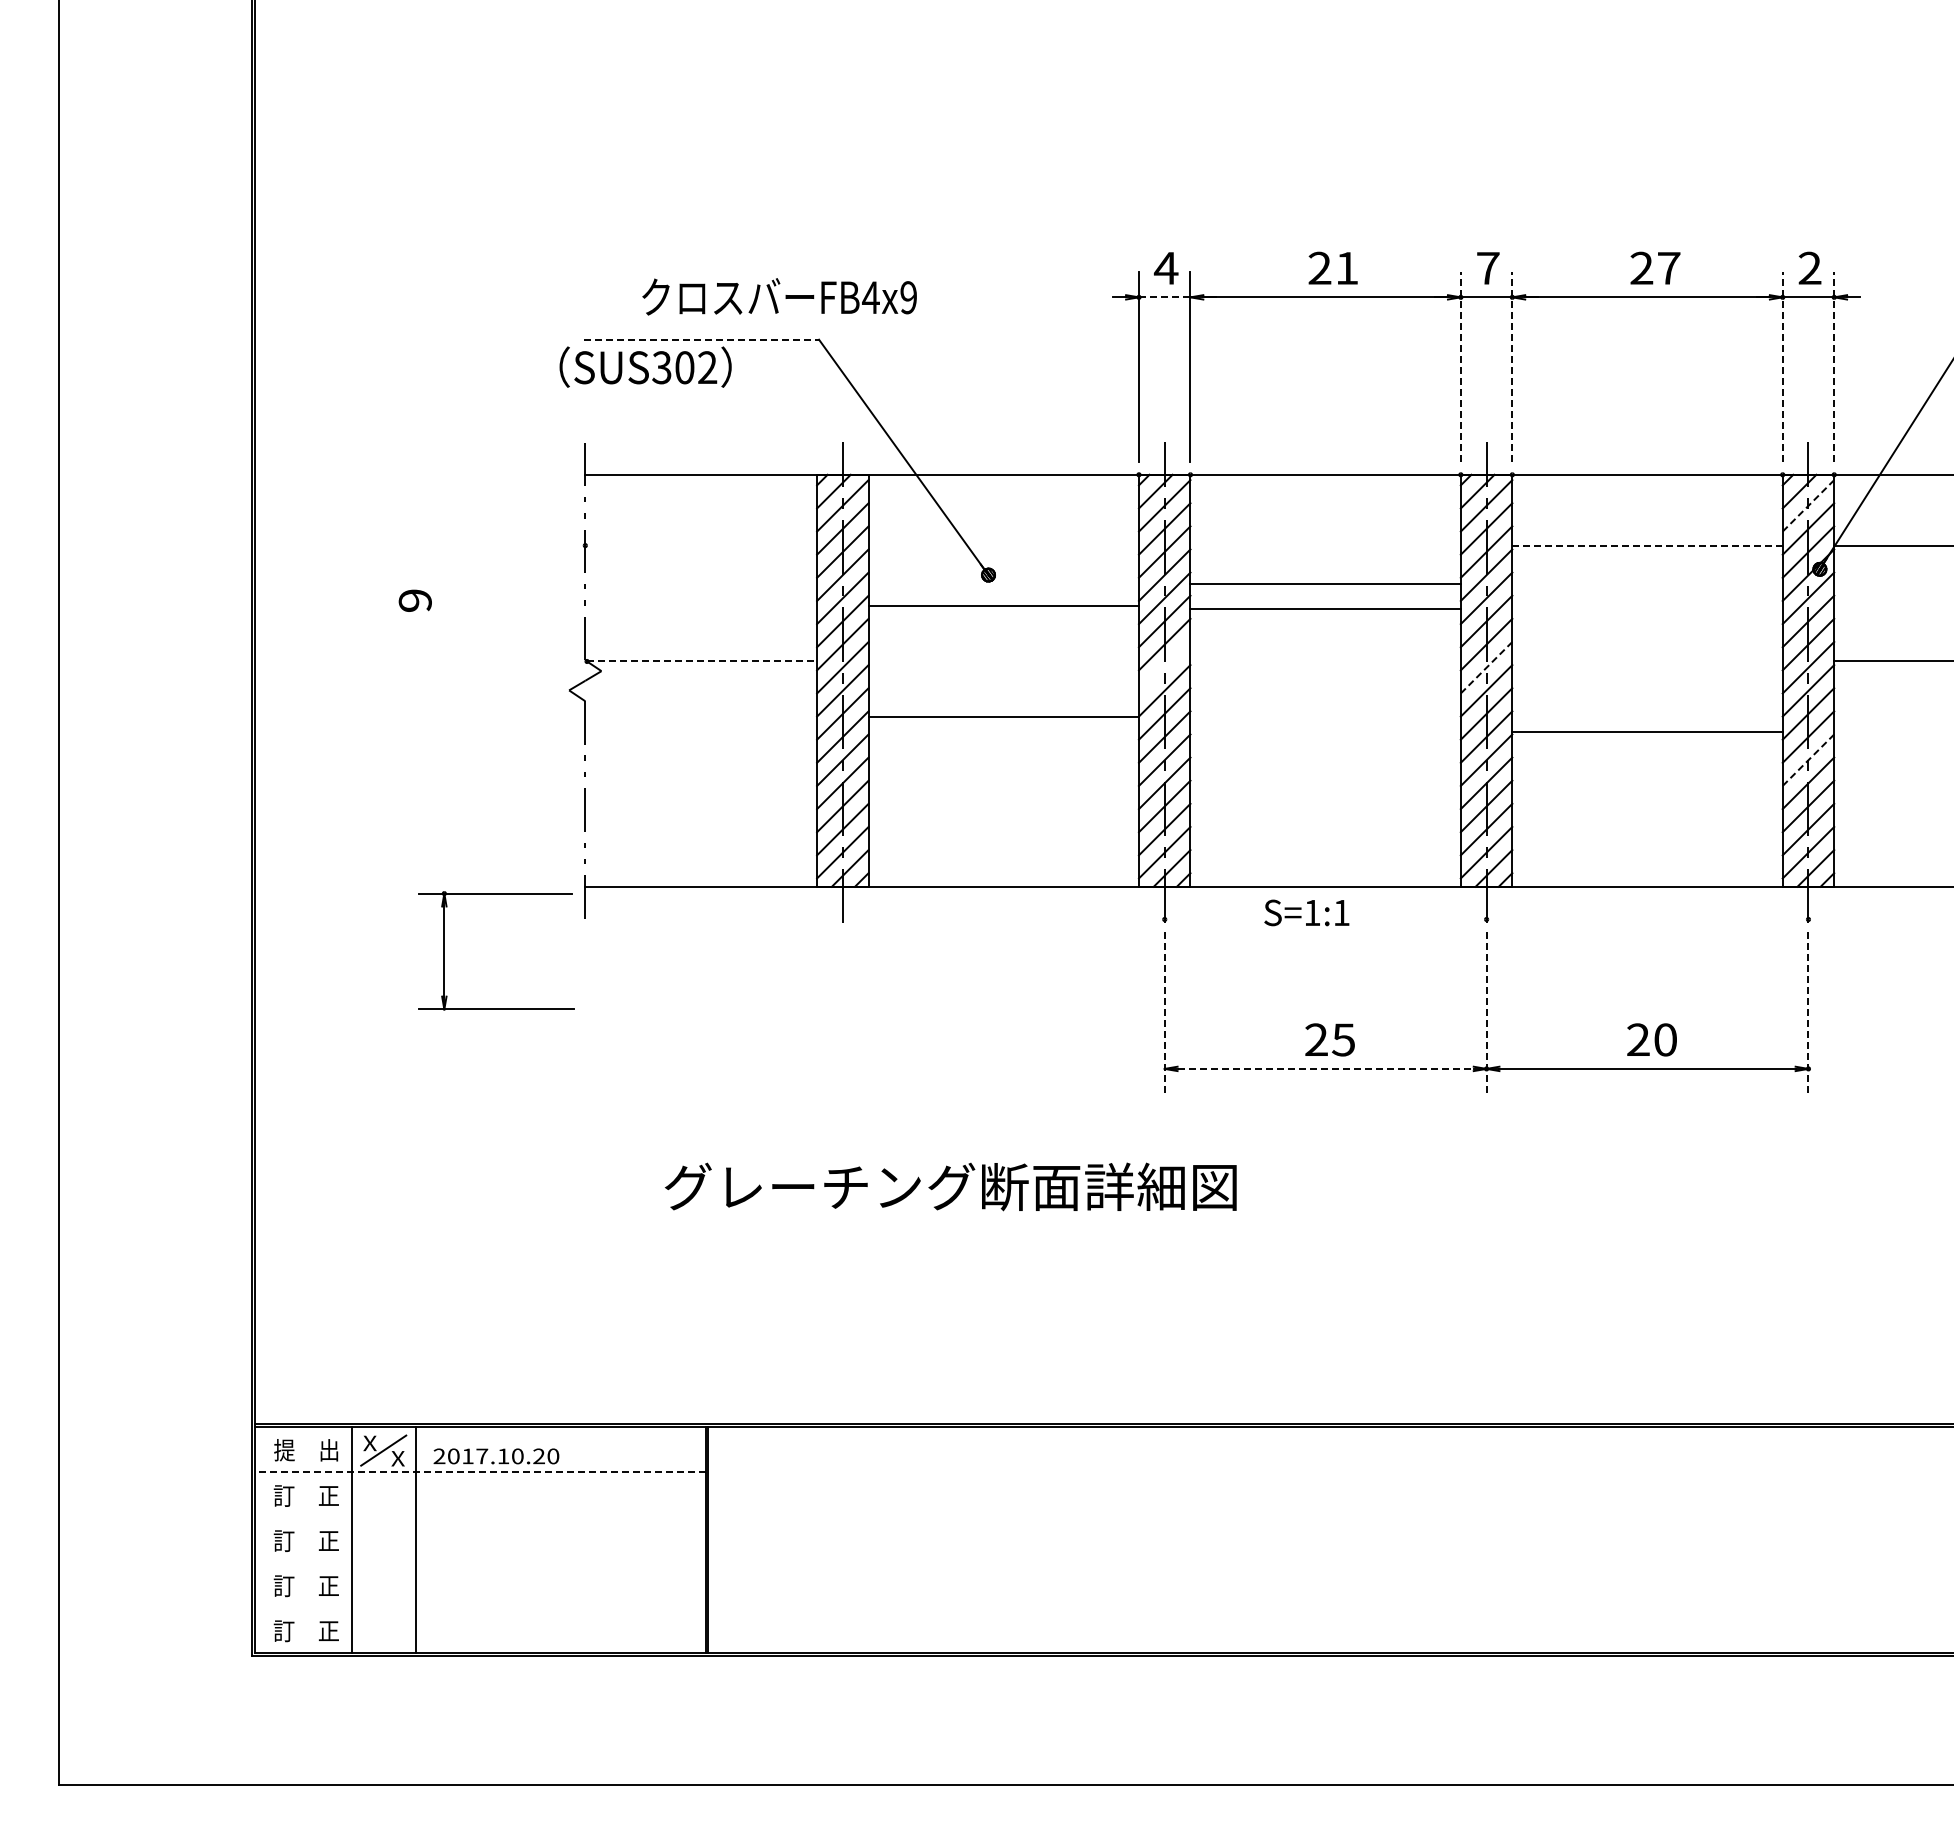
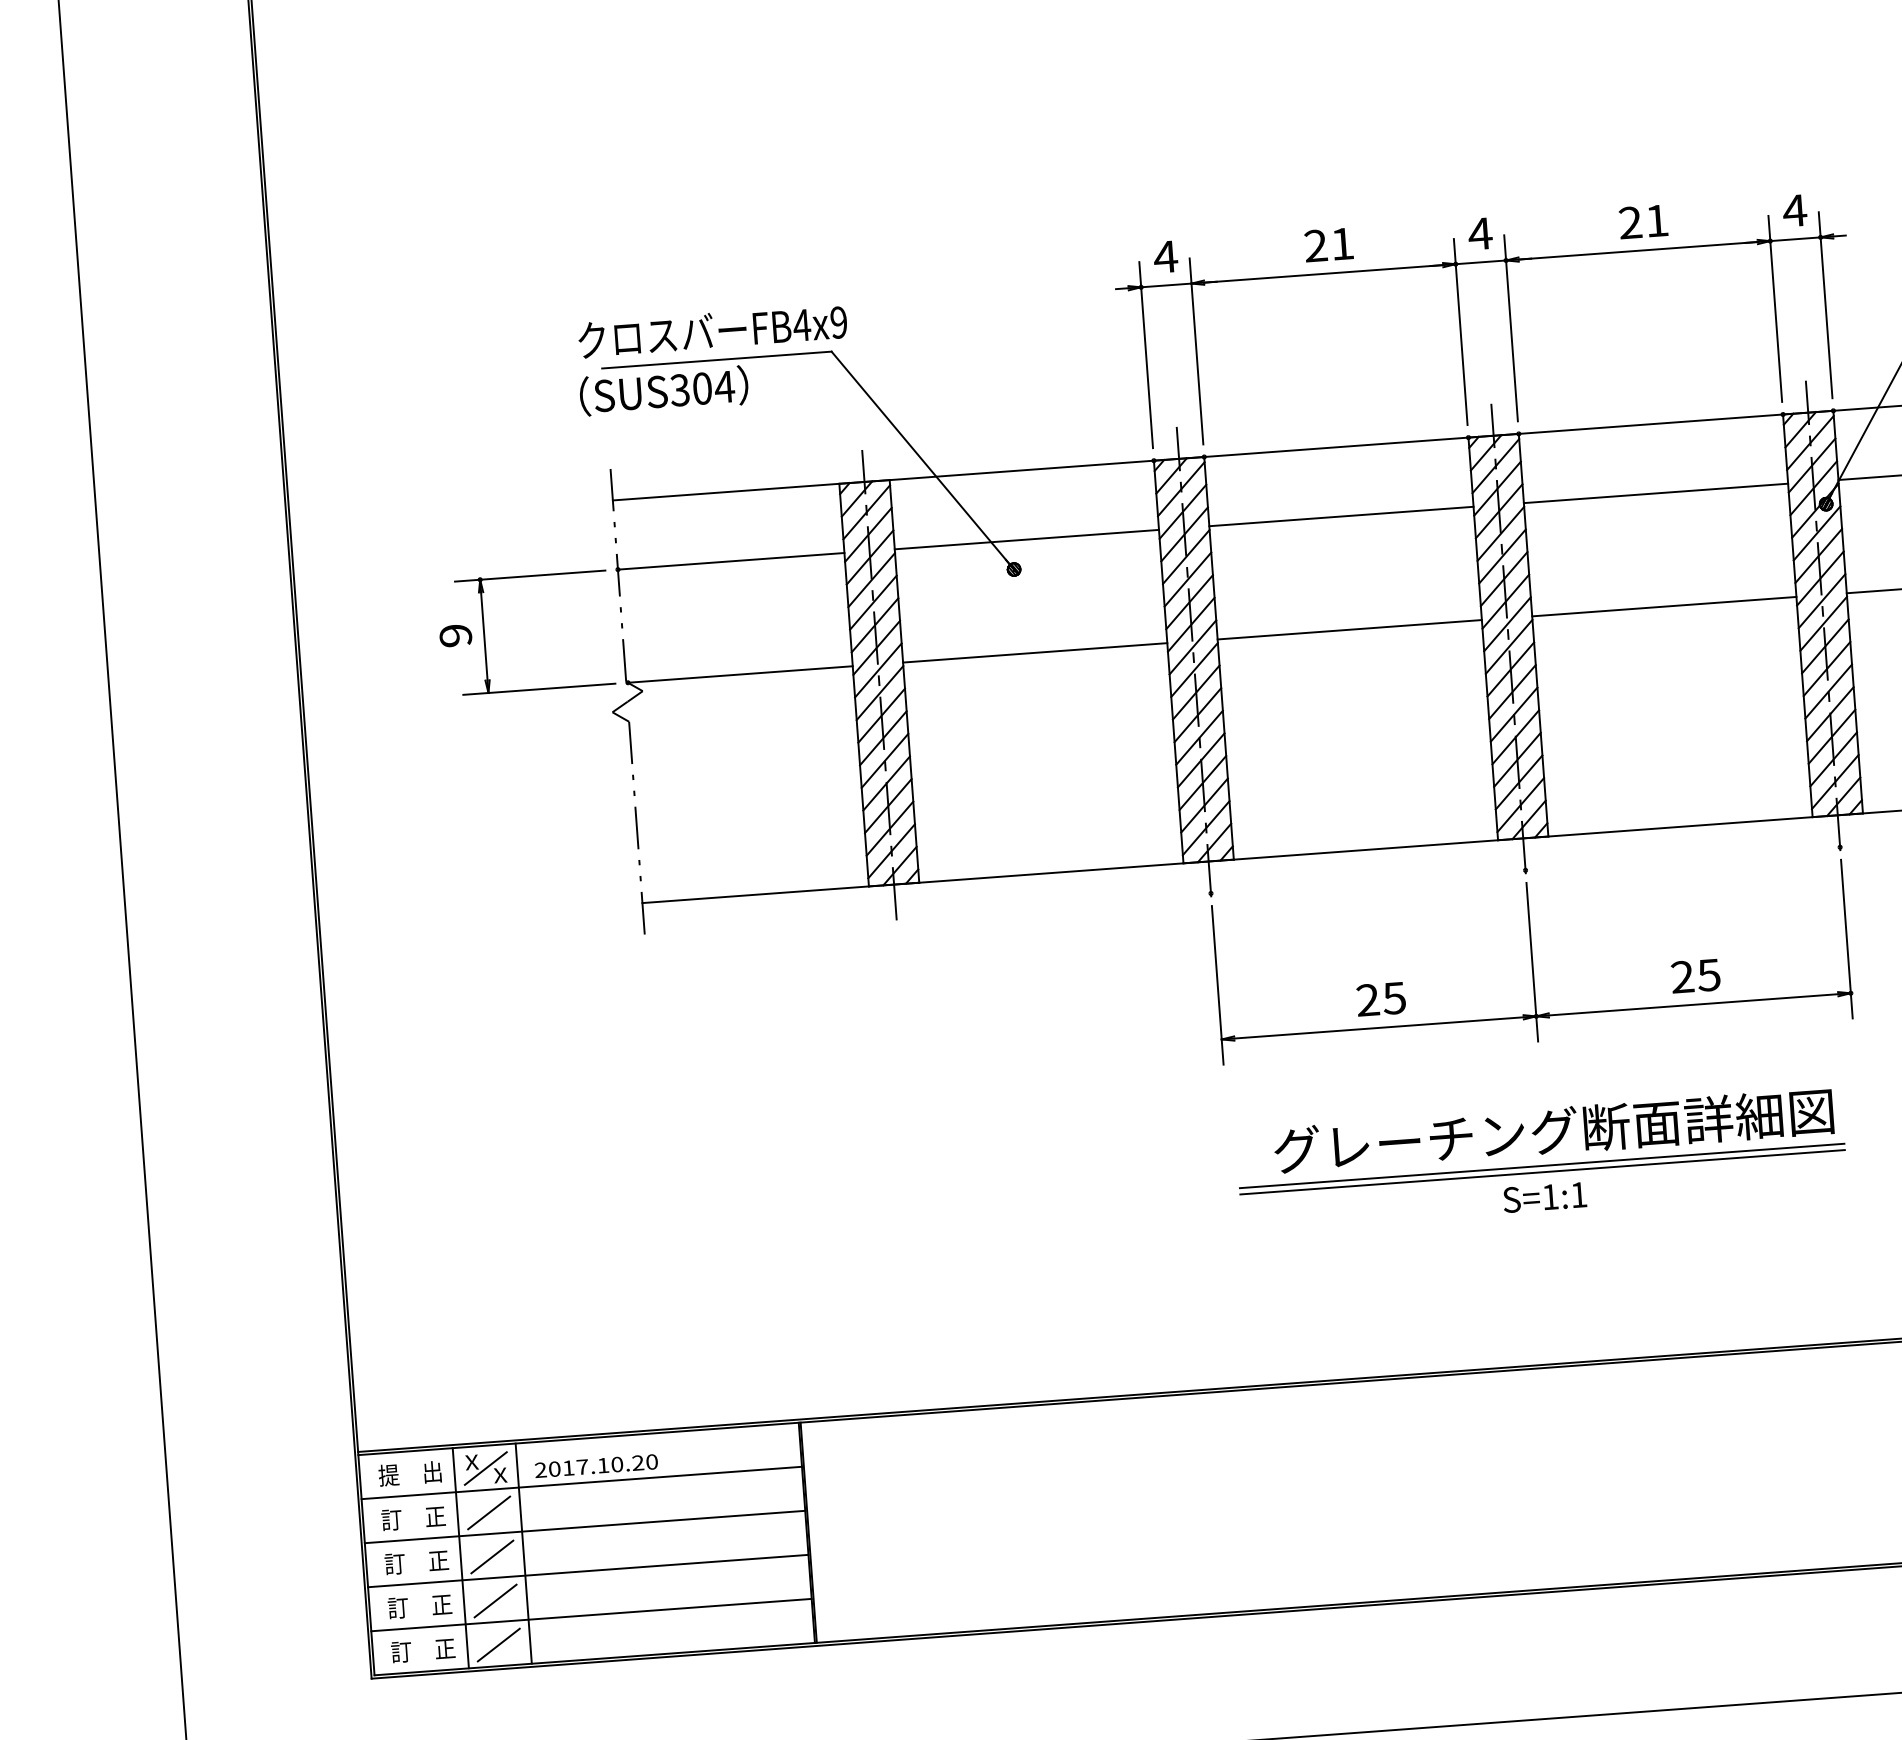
text: (1809, 267) -> (1794, 209), 2 -> 4
text: (1487, 268) -> (1479, 234), 7 -> 4
text: (1669, 268) -> (1657, 221), 27 -> 21
text: (779, 296) -> (712, 330), moved
line: (1164, 297) -> (1166, 285), dashed -> solid
line: (702, 339) -> (717, 359), dashed -> solid
line: (1460, 366) -> (1460, 331), dashed -> solid
line: (1512, 366) -> (1511, 328), dashed -> solid
line: (1782, 366) -> (1775, 308), dashed -> solid
line: (1834, 366) -> (1825, 304), dashed -> solid
text: (707, 367) -> (724, 386), SUS302 -> SUS304
line: (1808, 505) -> (1810, 442), dashed -> solid
line: (701, 545) -> (731, 561), added
line: (1648, 545) -> (1656, 493), dashed -> solid
line: (1325, 584) -> (1349, 629), moved
line: (1003, 605) -> (1026, 539), moved
line: (1325, 608) -> (1341, 516), moved
line: (702, 661) -> (740, 674), dashed -> solid
line: (1164, 667) -> (1192, 647), added
line: (1486, 667) -> (1507, 624), dashed -> solid
line: (1003, 717) -> (1034, 652), moved
line: (1647, 732) -> (1664, 606), moved
line: (1808, 759) -> (1828, 690), dashed -> solid
text: (1306, 912) -> (1544, 1197), moved
part: (444, 950) -> (484, 635), moved
line: (1164, 1014) -> (1217, 986), dashed -> solid
line: (1486, 1014) -> (1532, 963), dashed -> solid
line: (1808, 1014) -> (1846, 940), dashed -> solid
text: (1664, 1039) -> (1708, 974), 20 -> 25
line: (1326, 1068) -> (1379, 1027), dashed -> solid
text: (950, 1186) -> (1553, 1130), moved
line: (1481, 1221) -> (1542, 1165), added
line: (1481, 1228) -> (1542, 1172), added
line: (479, 1472) -> (581, 1483), dashed -> solid
line: (383, 1496) -> (488, 1513), added
line: (479, 1517) -> (584, 1527), added
line: (383, 1541) -> (492, 1557), added
line: (479, 1562) -> (587, 1571), added
line: (383, 1586) -> (495, 1601), added
line: (479, 1607) -> (590, 1614), added
line: (383, 1631) -> (498, 1645), added

